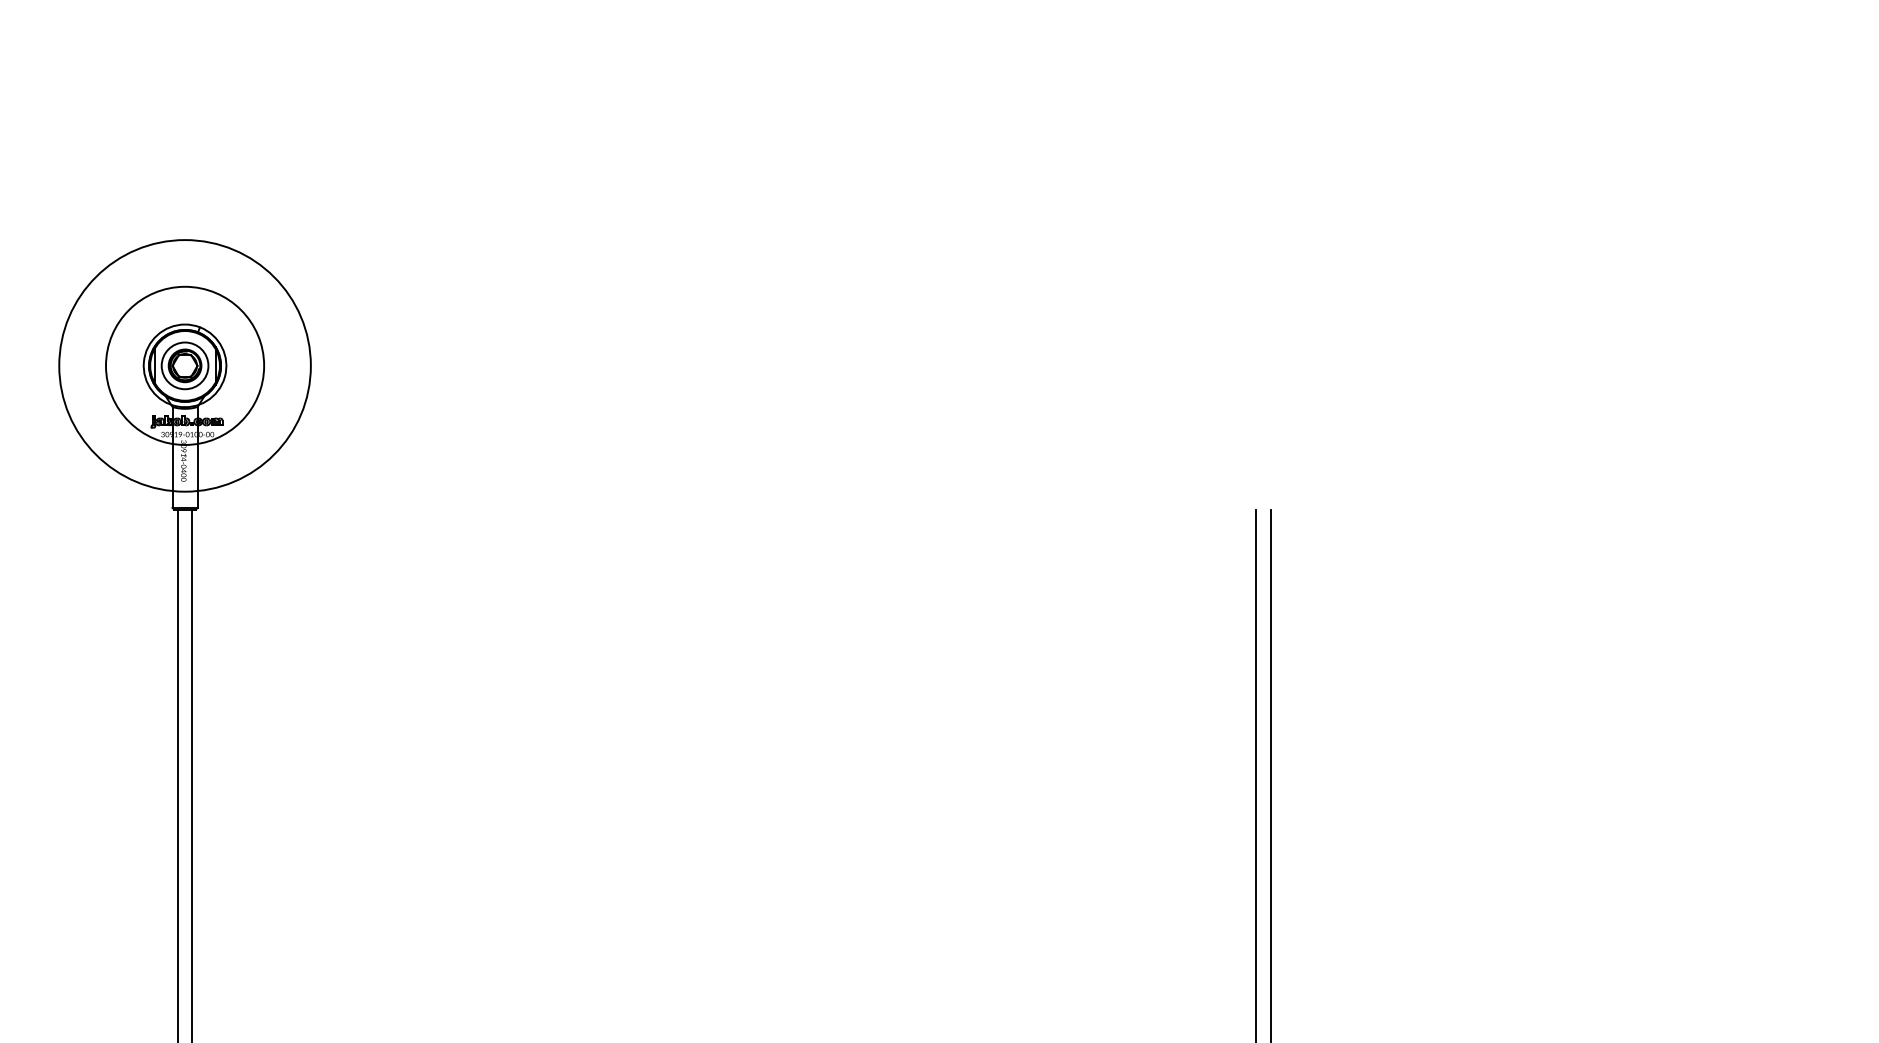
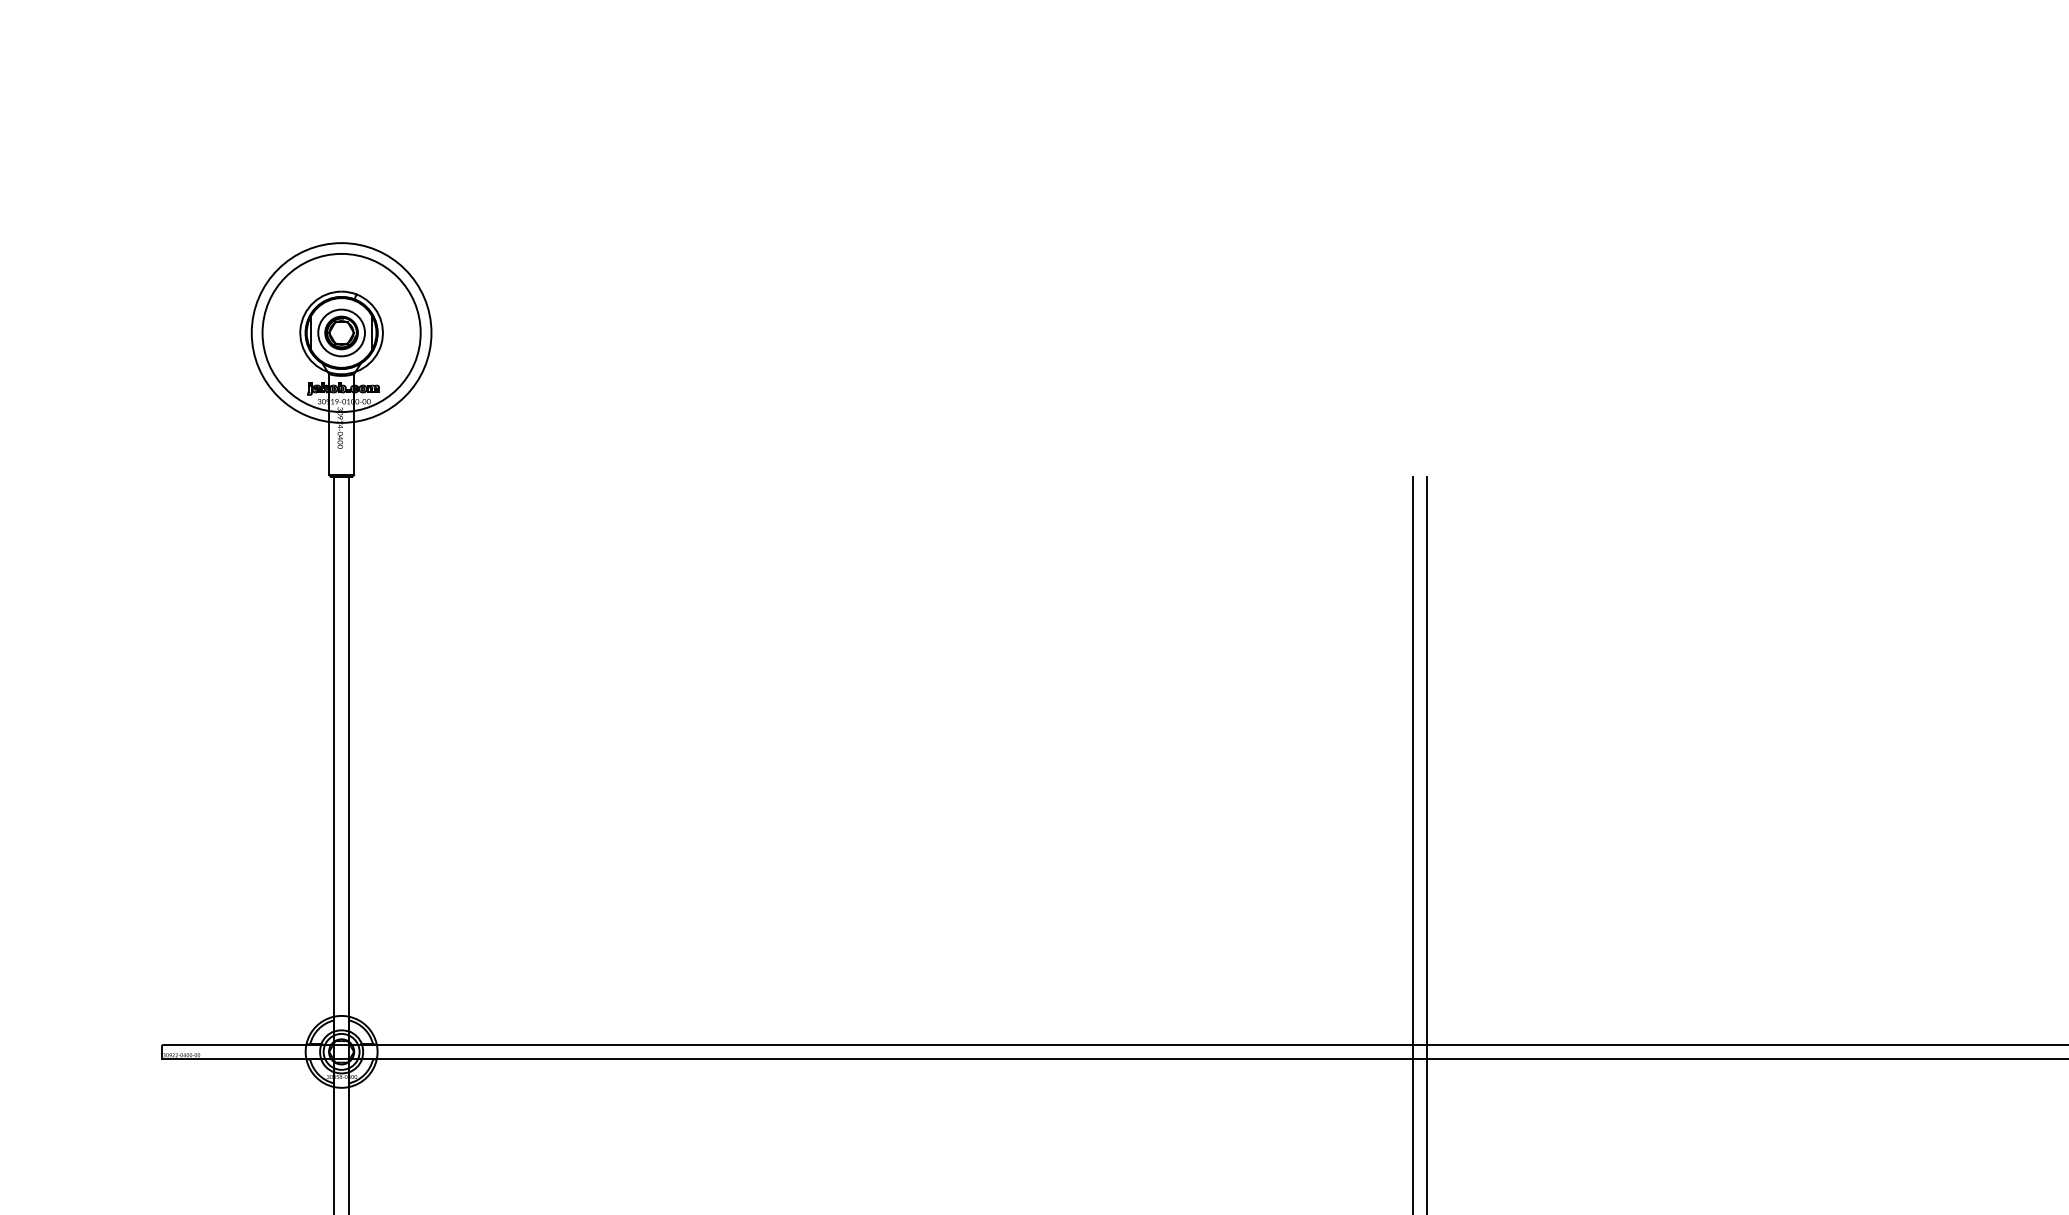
circle: (184, 365) -> (341, 332), size x0.71

